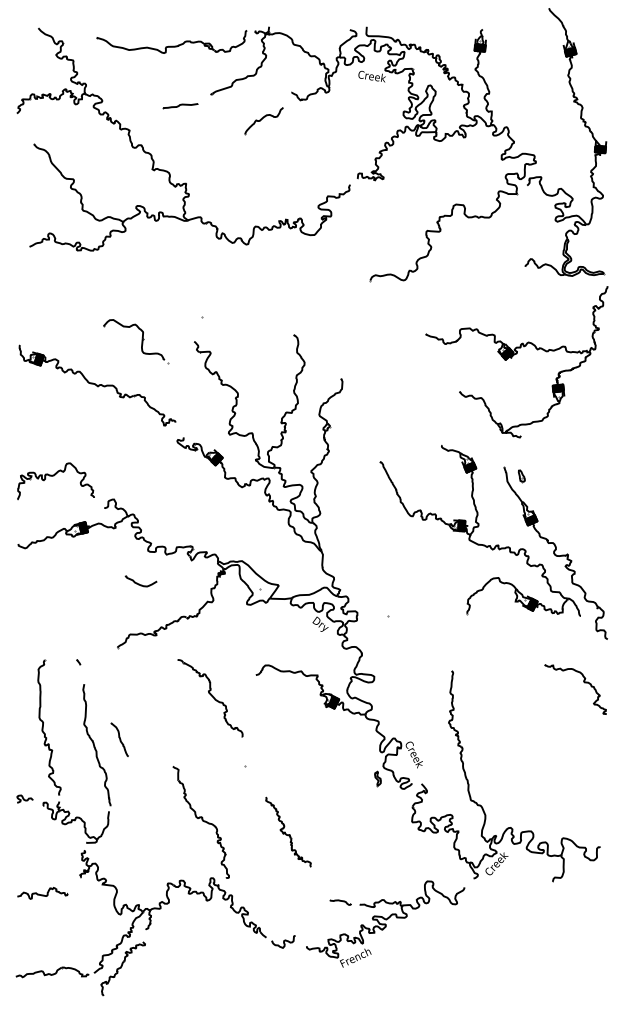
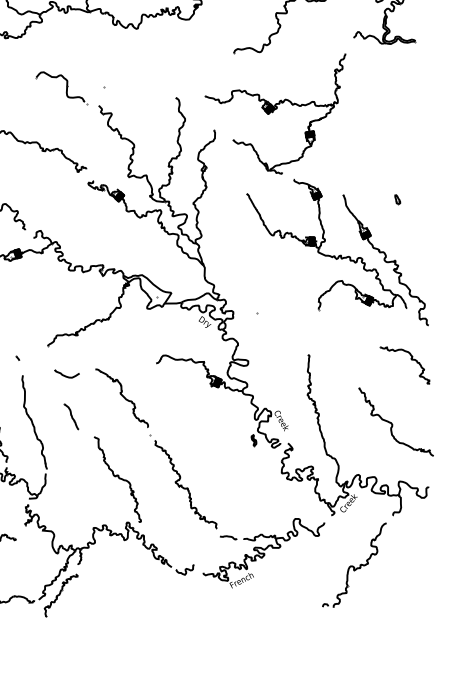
part: (136, 341) -> (62, 88), moved
part: (516, 362) -> (276, 115), moved
part: (521, 476) -> (397, 199), moved
part: (140, 581) -> (66, 374), moved
part: (210, 698) -> (122, 398), moved
part: (119, 739) -> (71, 416), moved
part: (561, 761) -> (396, 421), added
part: (288, 831) -> (185, 484), size x1.67
part: (500, 943) -> (354, 565), added

